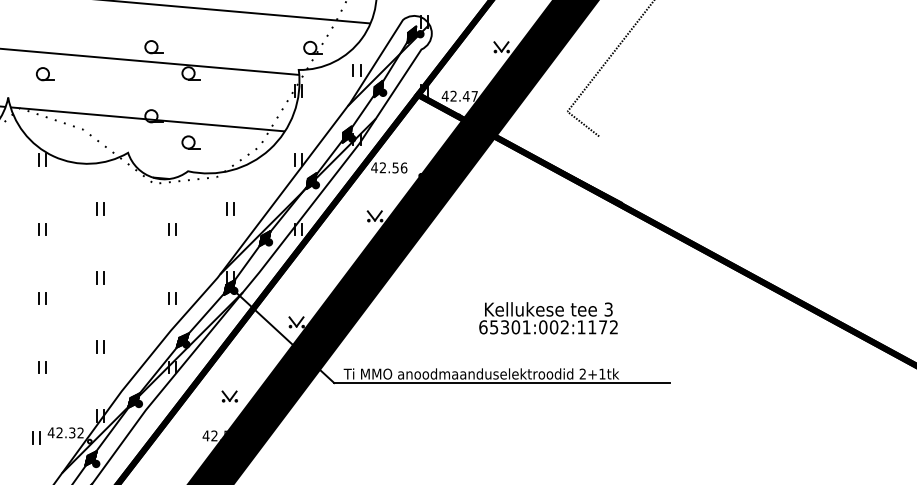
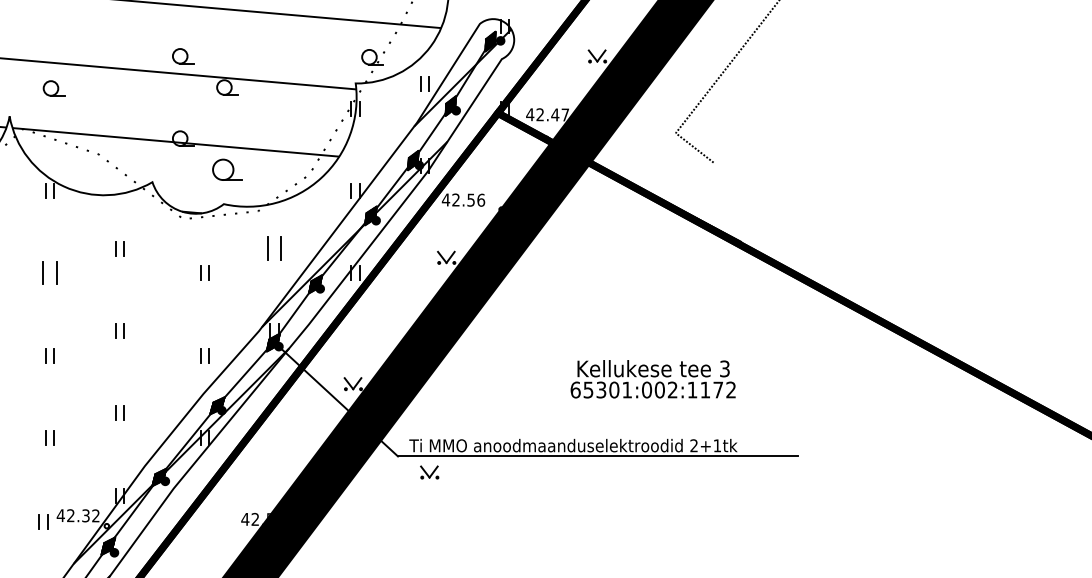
part: (190, 142) -> (226, 169), size x1.4
part: (230, 208) -> (274, 248), size x1.6
part: (42, 229) -> (50, 273), size x1.6
part: (229, 396) -> (429, 472), moved

